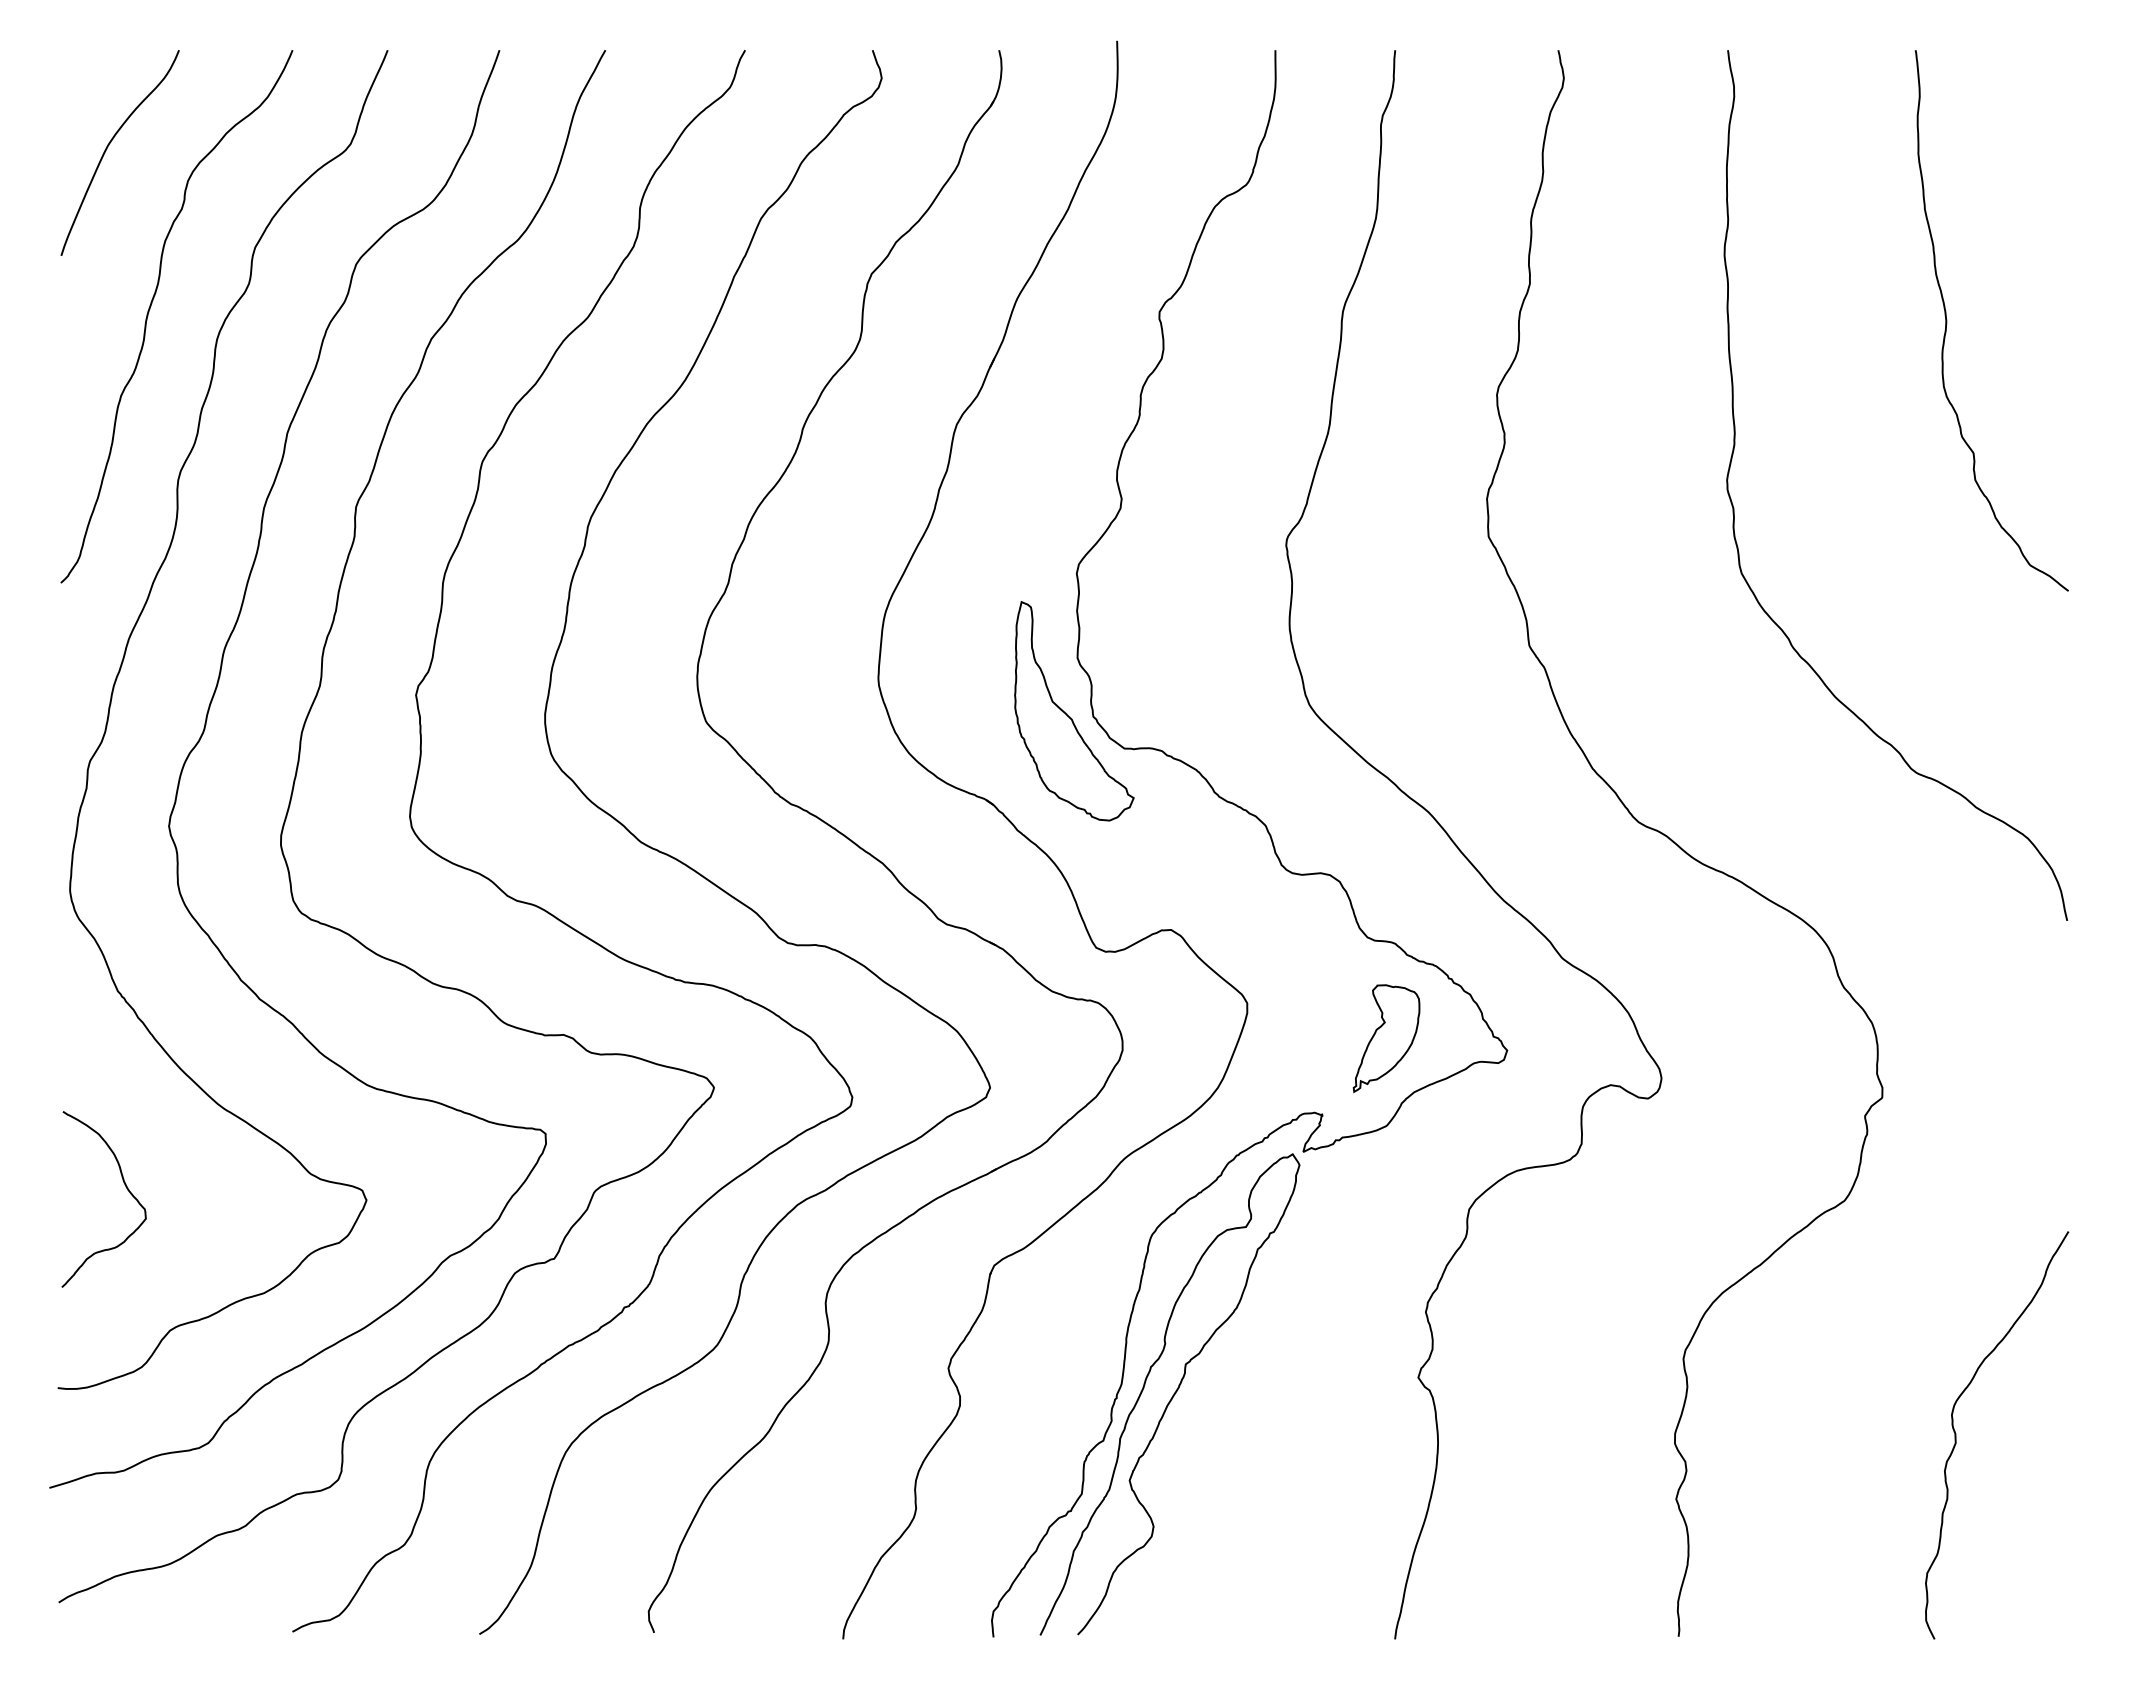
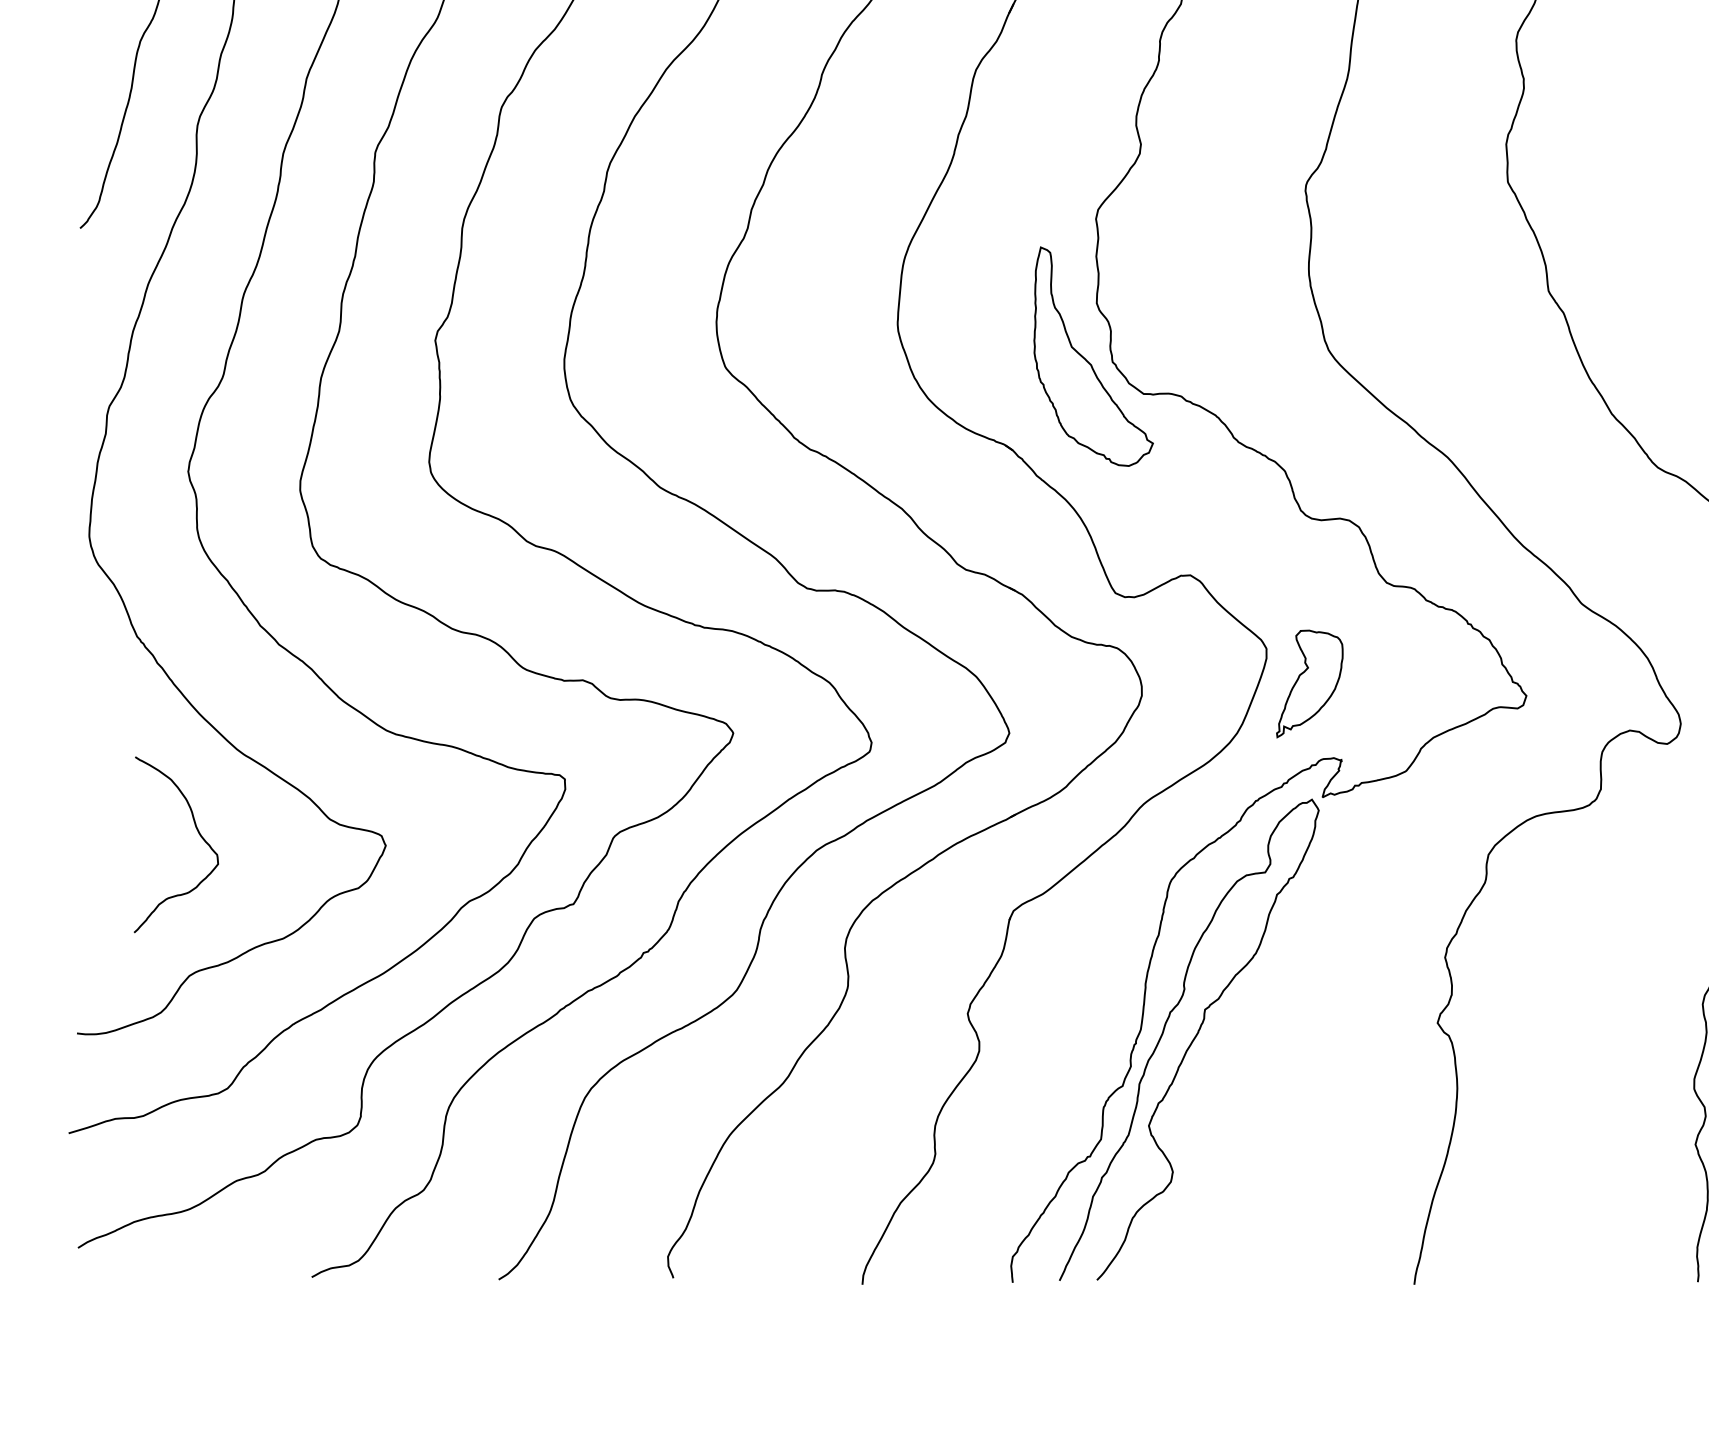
part: (1386, 1038) -> (1309, 683), moved
curve: (125, 1187) -> (197, 832), moved

